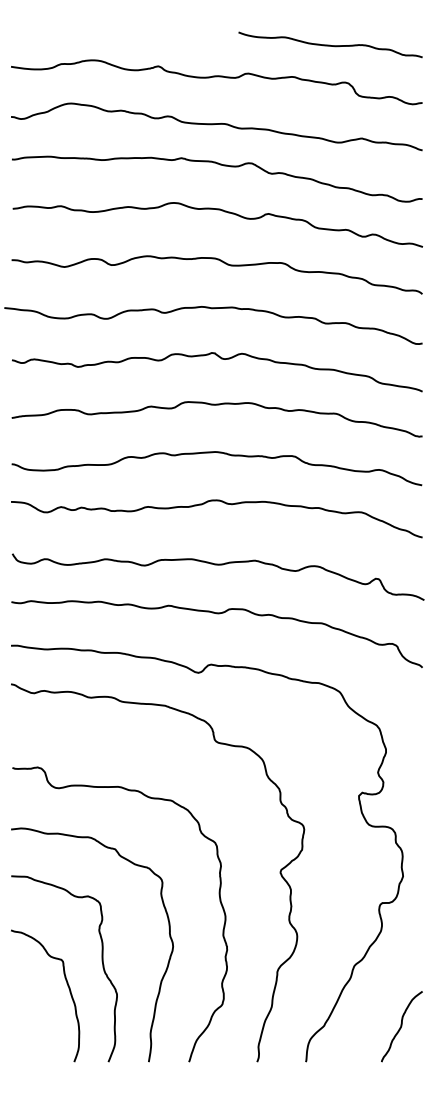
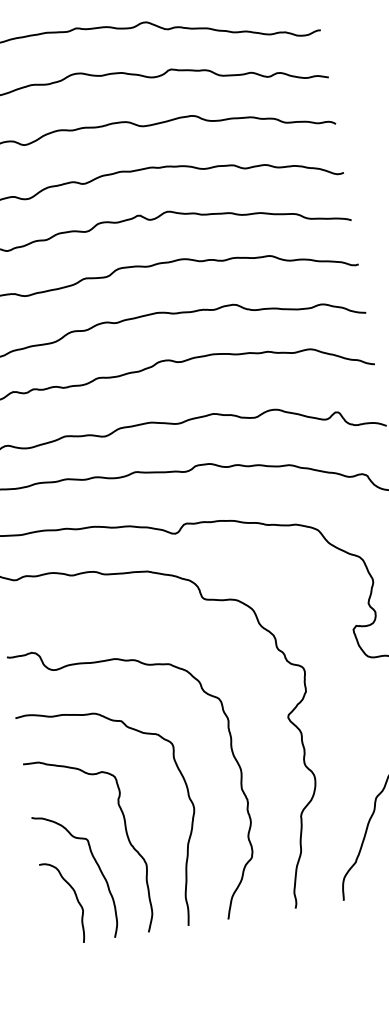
curve: (41, 1014) -> (75, 896), added

